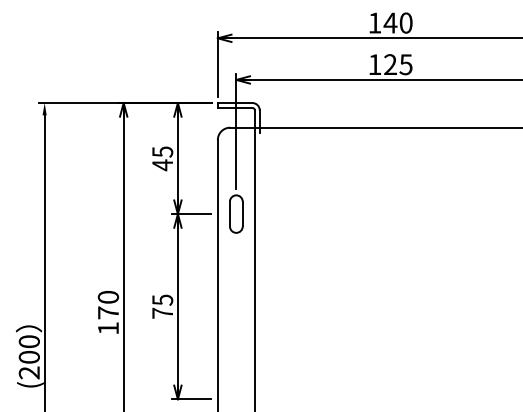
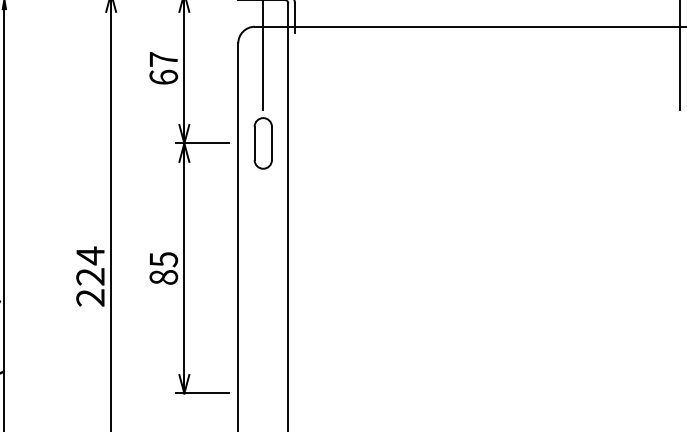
text: (162, 158) -> (163, 68), 45 -> 67
text: (108, 312) -> (90, 276), 170 -> 224
text: (162, 312) -> (163, 276), 75 -> 85

